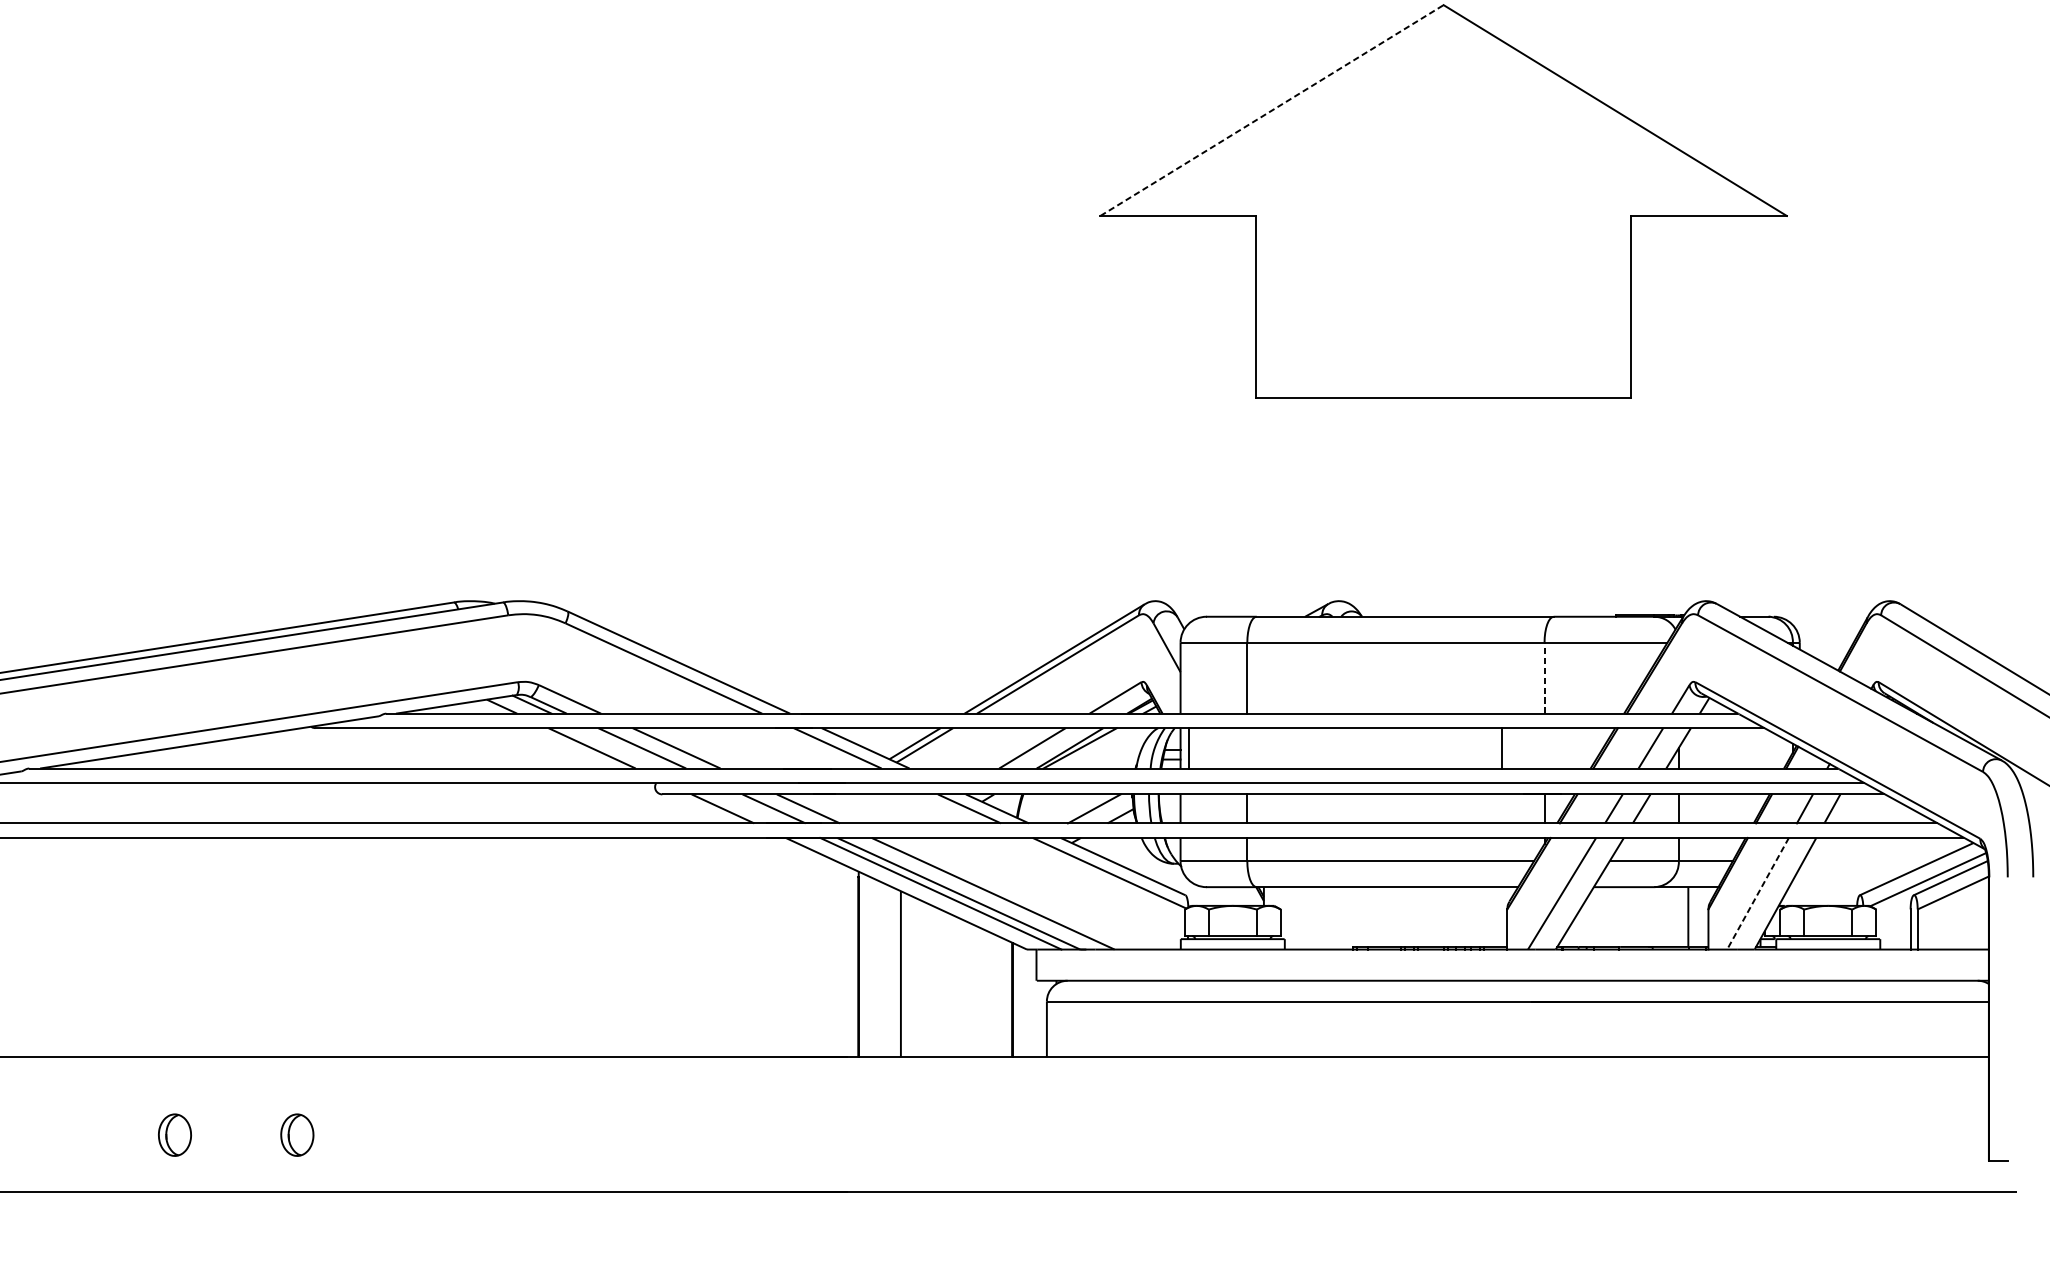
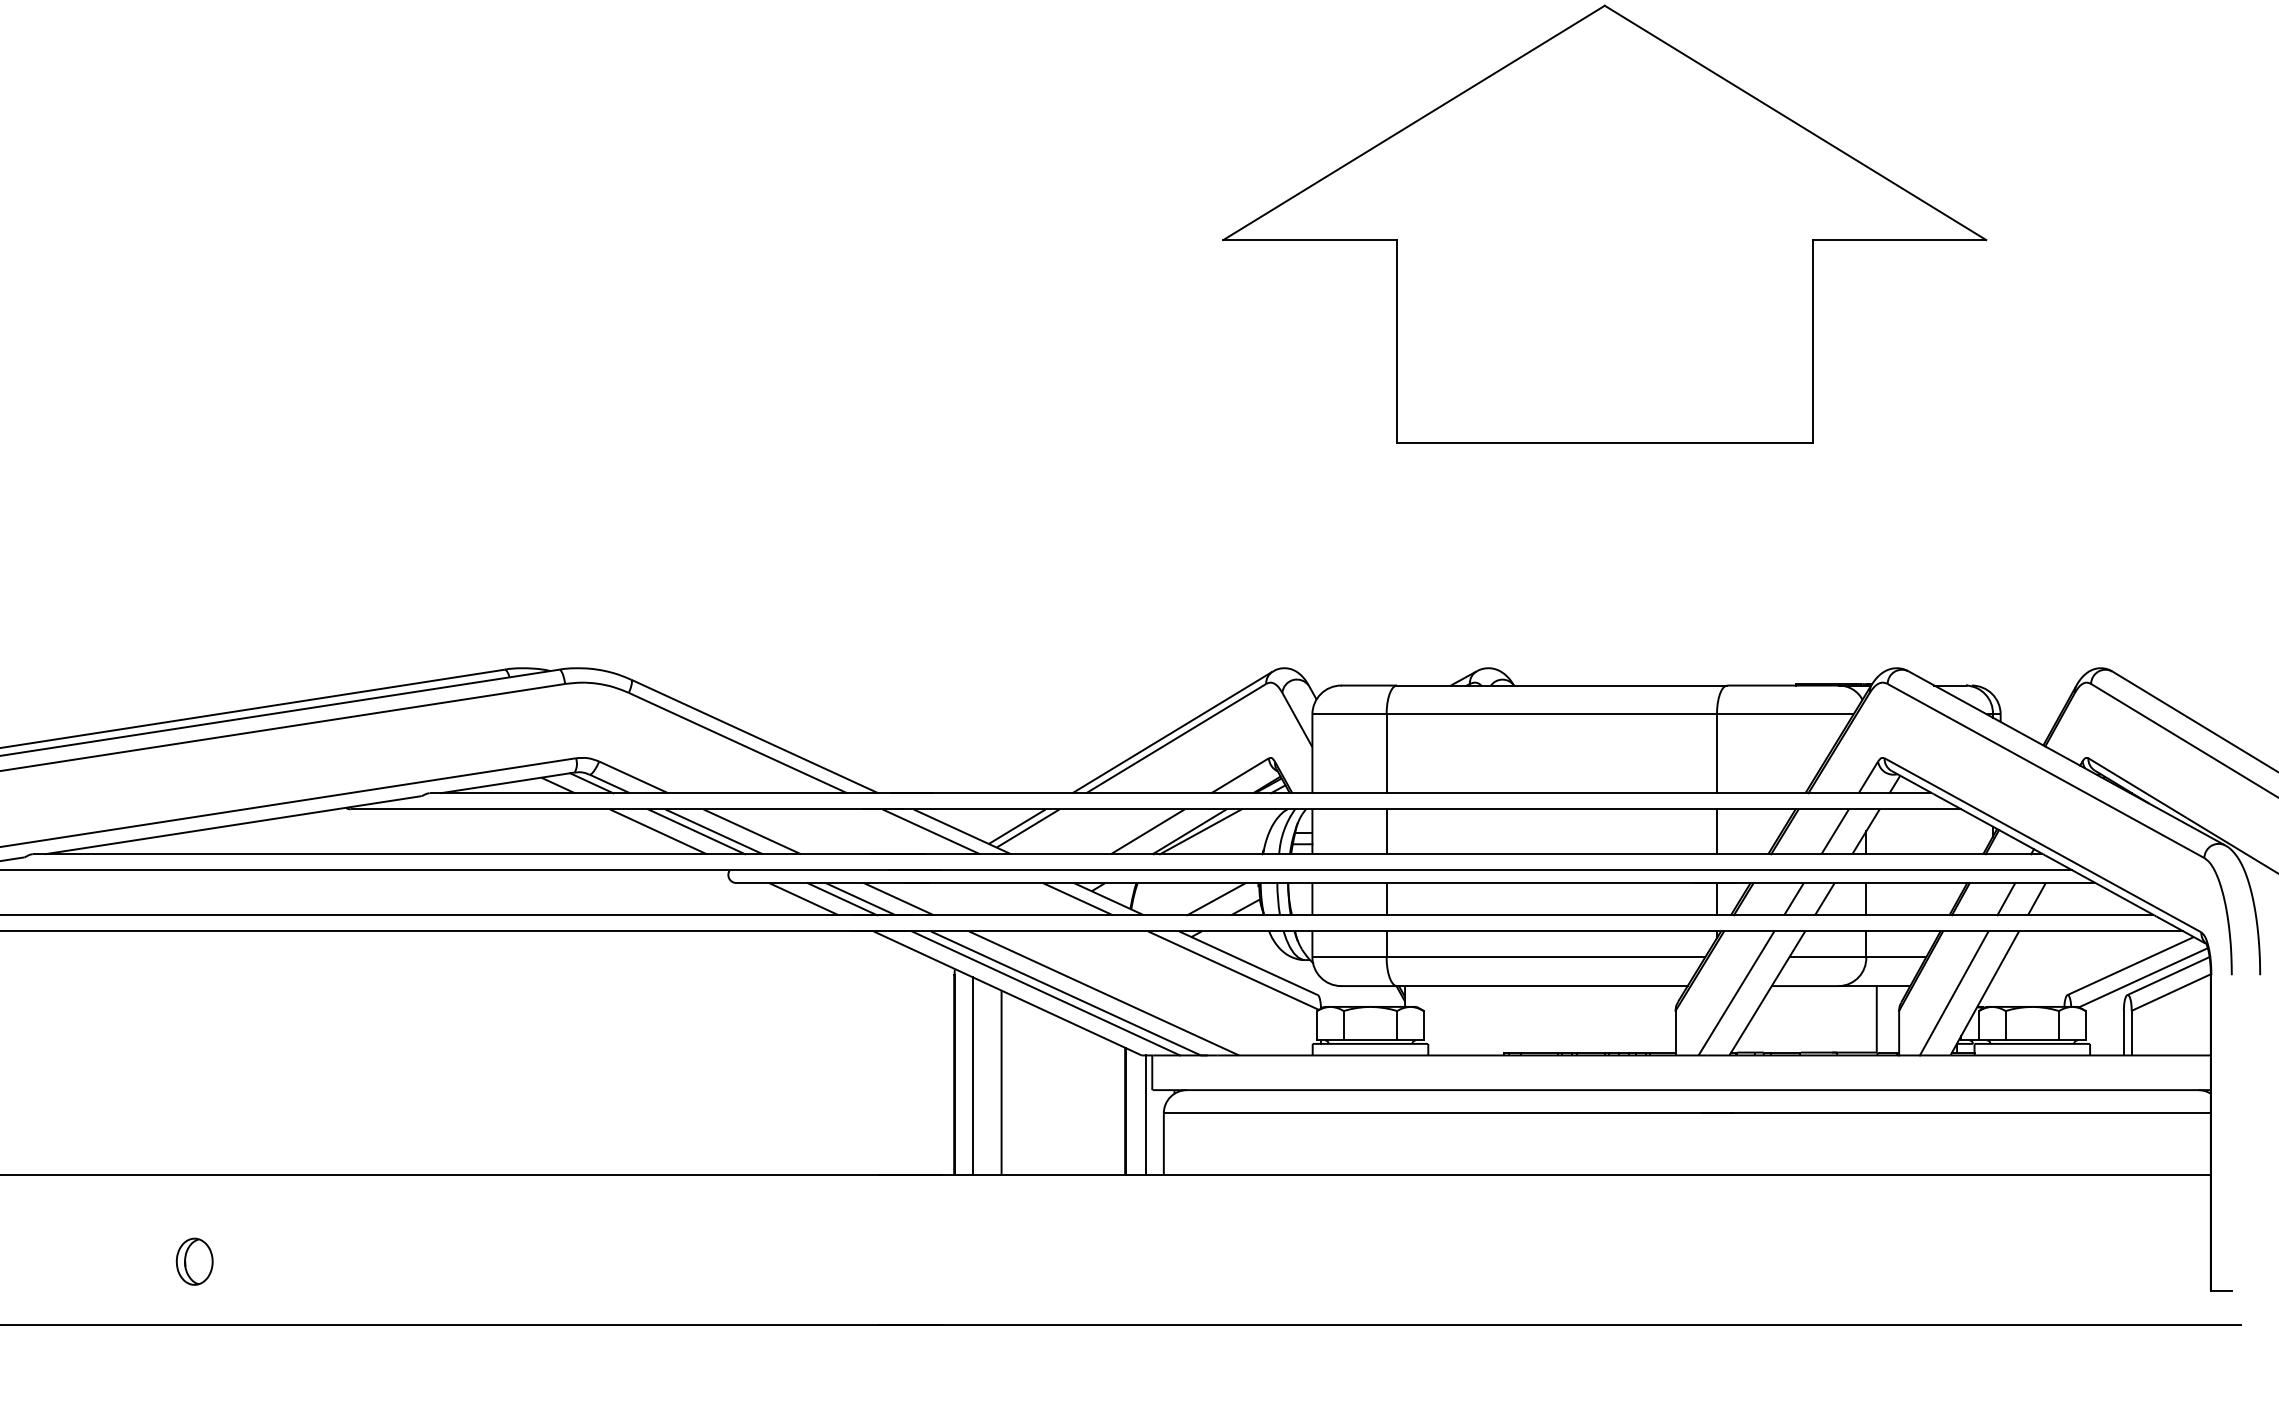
line: (1272, 110) -> (1414, 122), dashed -> solid
line: (1544, 677) -> (1716, 753), dashed -> solid
line: (626, 748) -> (696, 831), added
line: (1188, 748) -> (1386, 831), moved
line: (1501, 748) -> (1716, 831), moved
line: (757, 809) -> (842, 899), added
line: (1758, 893) -> (1954, 993), dashed -> solid
line: (875, 968) -> (973, 1076), added
line: (1031, 1003) -> (1146, 1115), added
part: (297, 1134) -> (330, 1261), removed

